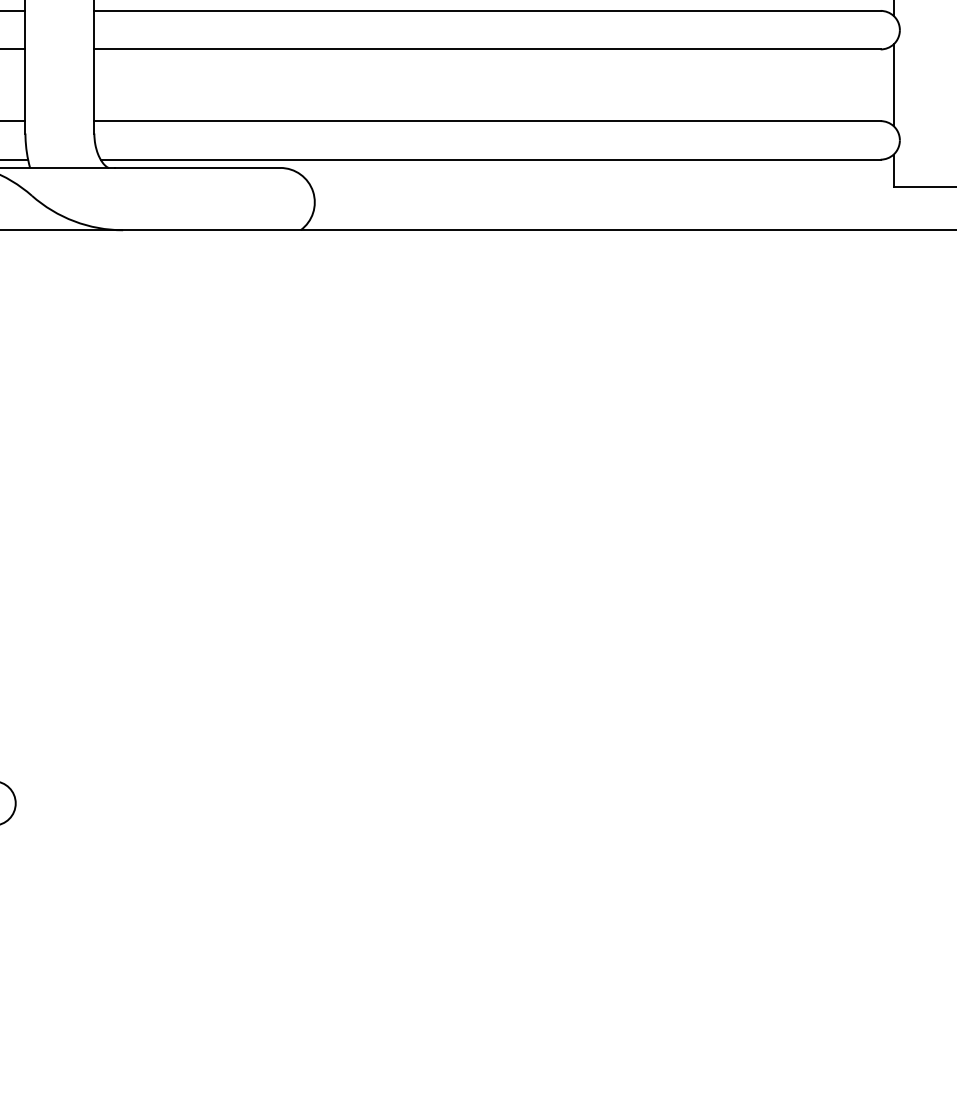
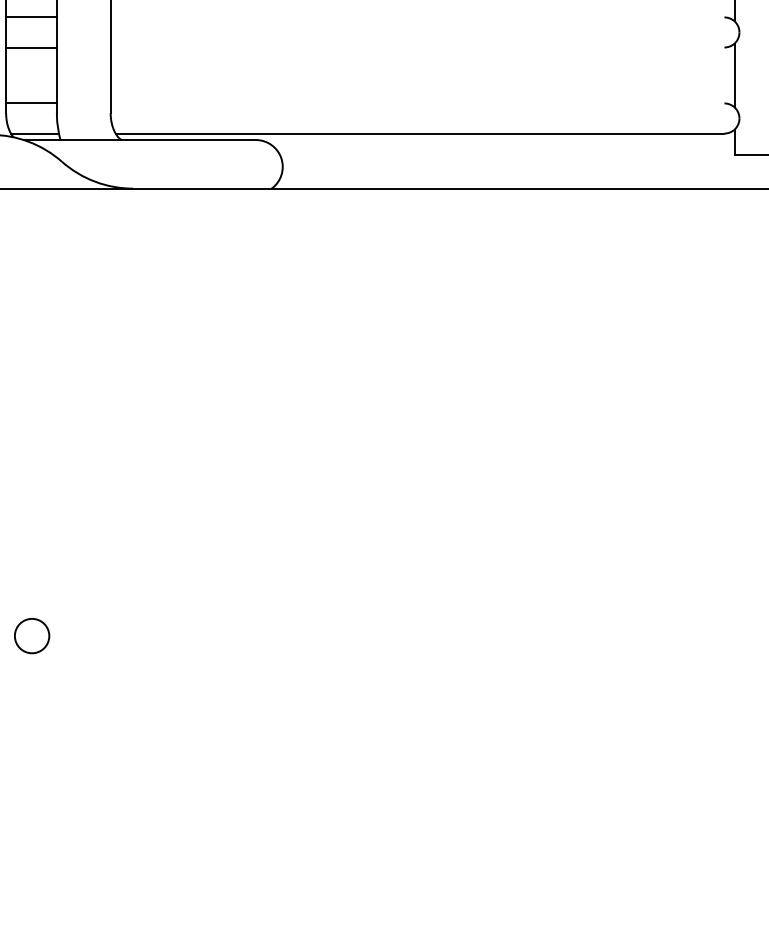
line: (487, 10) -> (417, 17), removed
line: (487, 49) -> (417, 47), removed
line: (487, 121) -> (417, 103), removed

